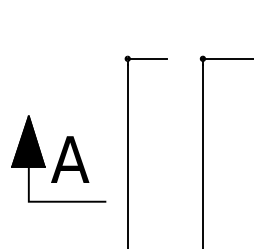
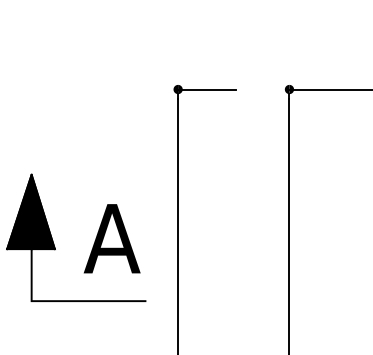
text: (70, 159) -> (112, 238), moved

